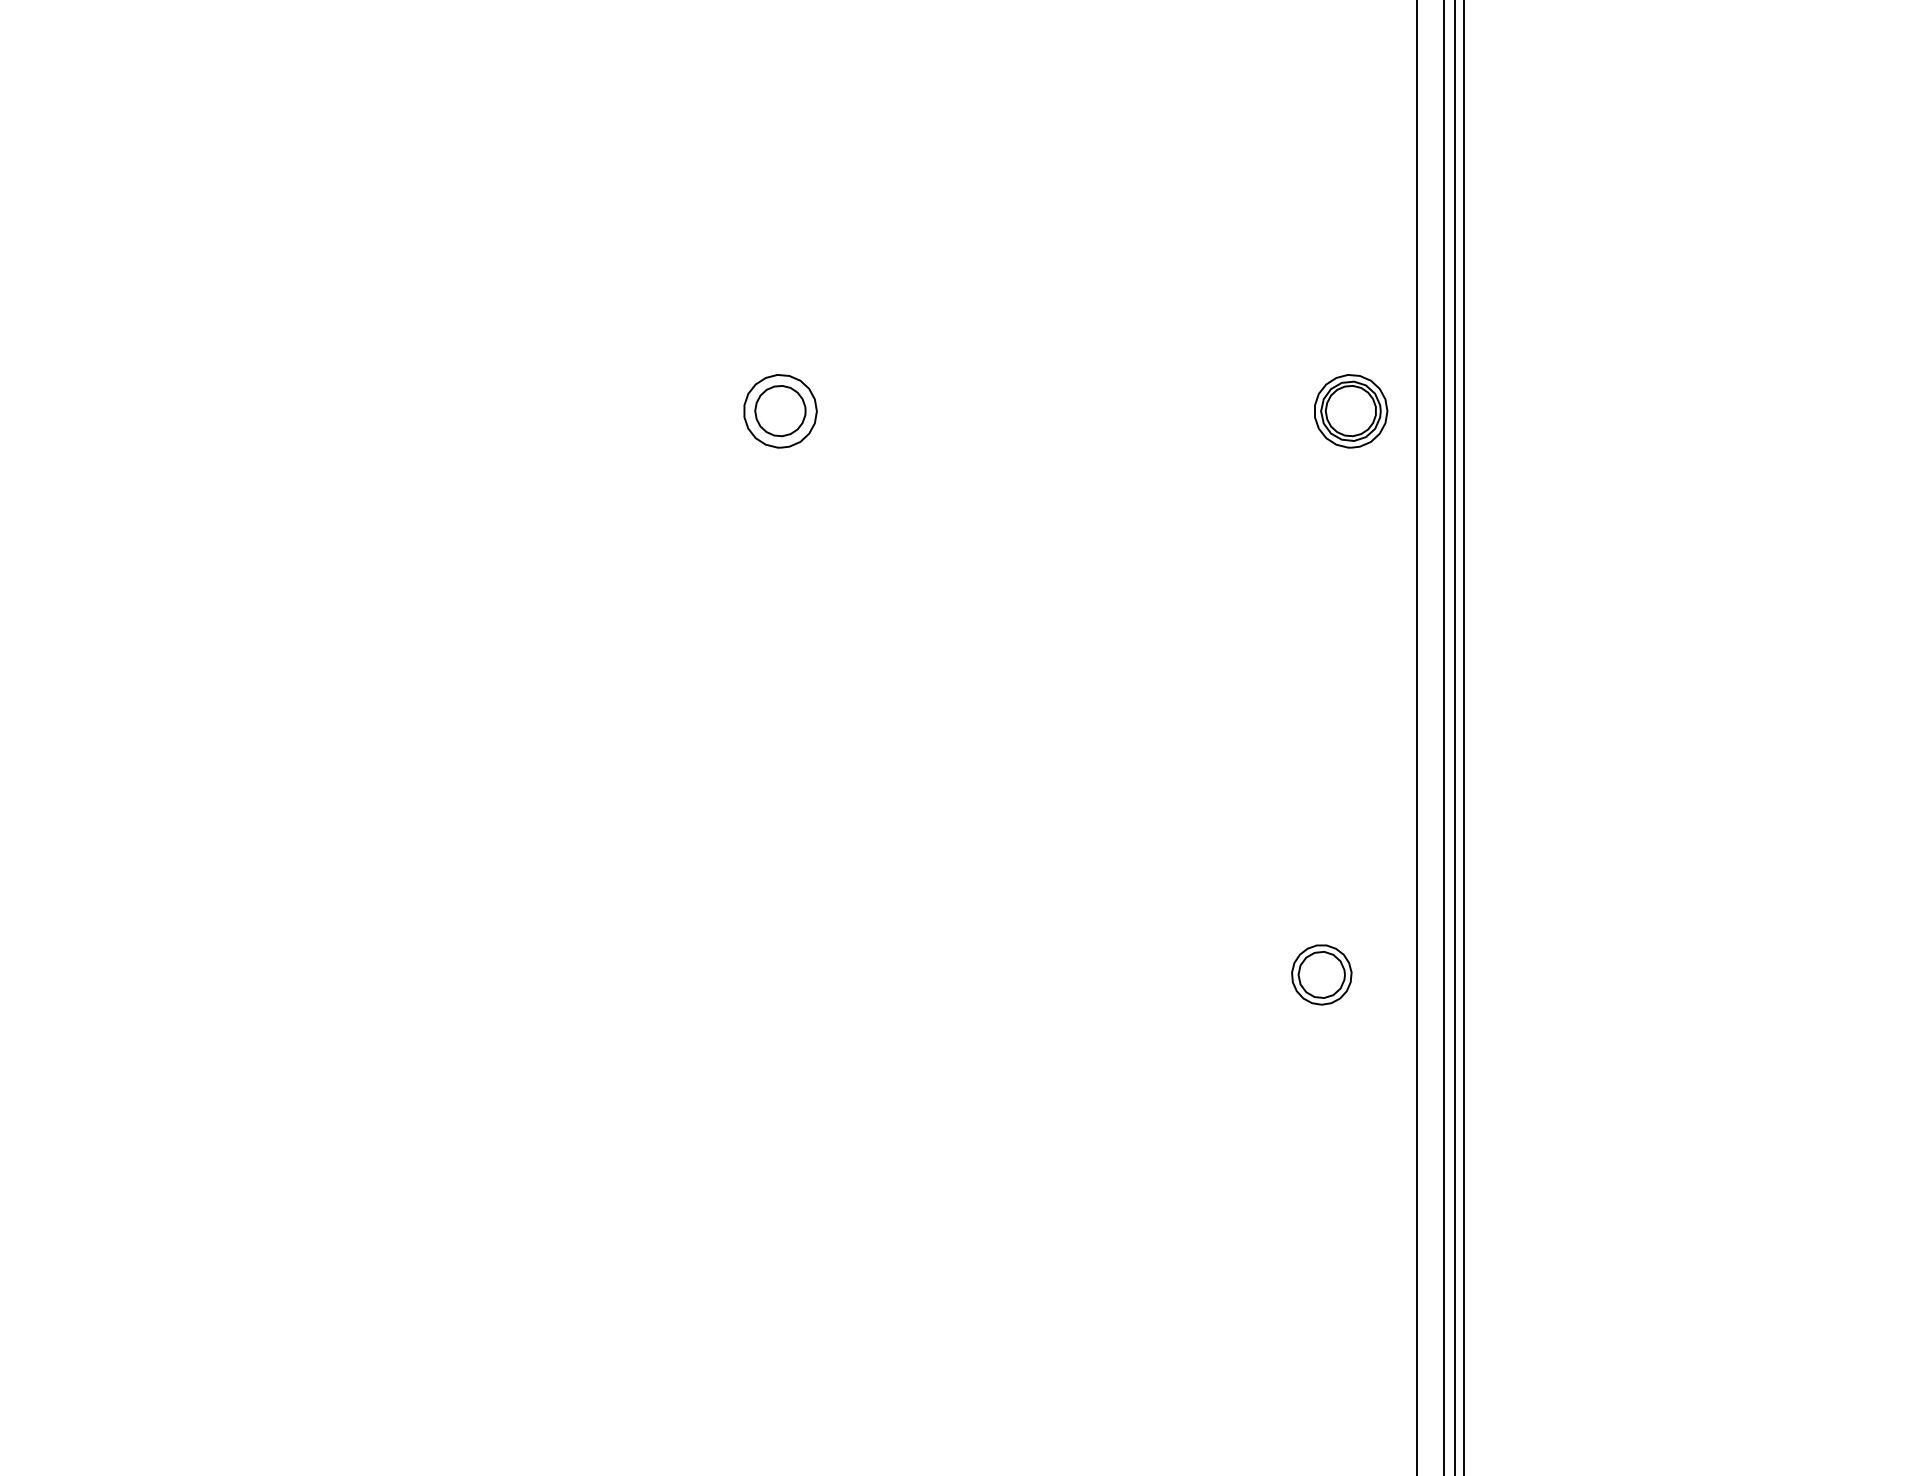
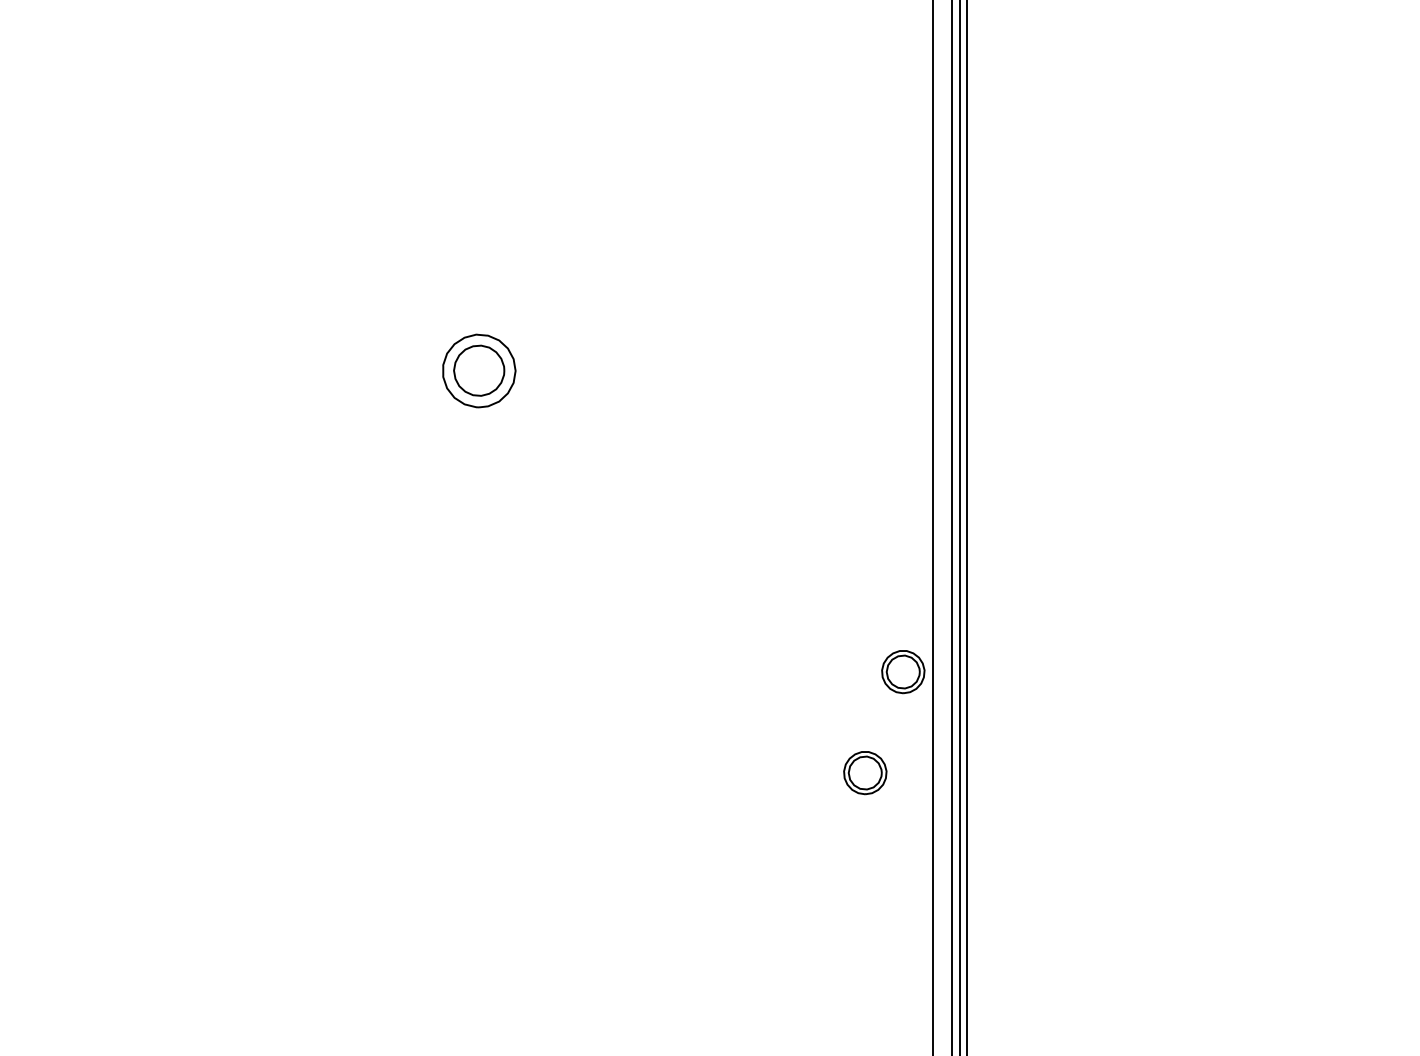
part: (779, 410) -> (478, 370), size x1.4
part: (1350, 410) -> (885, 370), removed
part: (1375, 833) -> (903, 672), added

